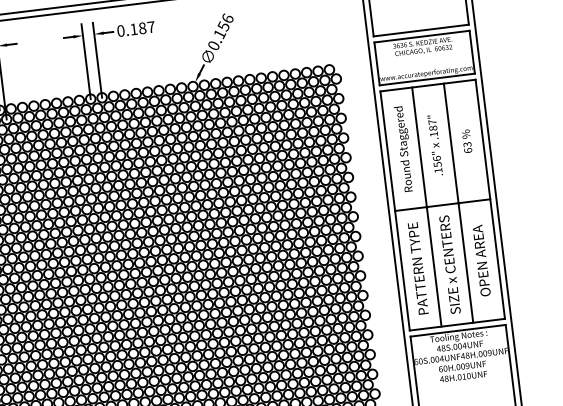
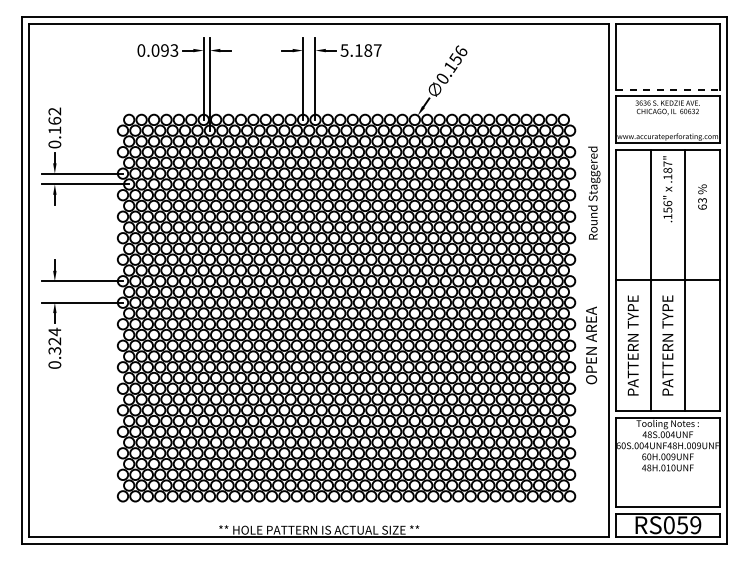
text: (120, 30) -> (344, 50), 0.187 -> 5.187
line: (420, 30) -> (667, 89), solid -> dashed
text: (466, 140) -> (702, 196), moved
text: (435, 145) -> (667, 189), moved
text: (404, 148) -> (594, 192), moved
text: (481, 260) -> (591, 345), moved
text: (449, 264) -> (667, 345), SIZE x CENTERS -> PATTERN TYPE

